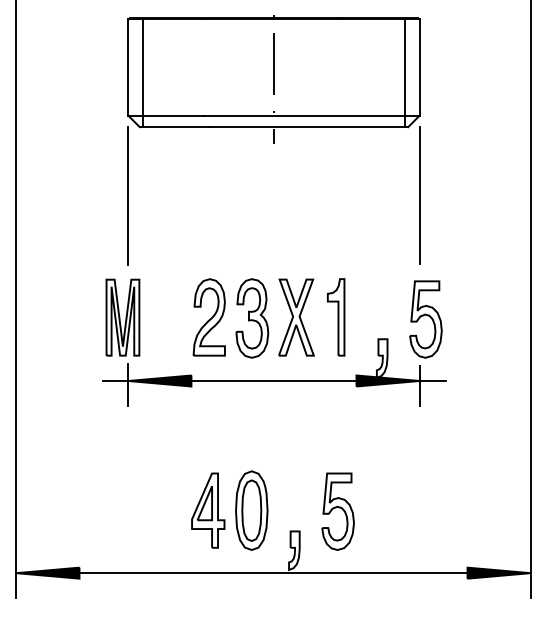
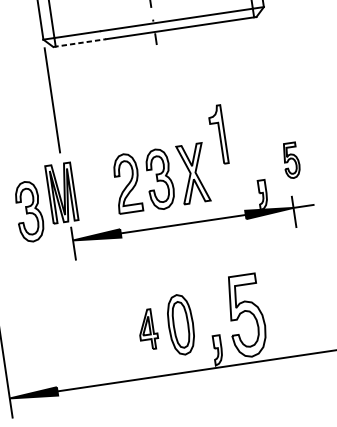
line: (174, 127) -> (79, 43), solid -> dashed
line: (419, 195) -> (272, 67), removed
part: (336, 317) -> (218, 135), moved
part: (425, 319) -> (291, 160), size x0.6
part: (77, 335) -> (29, 211), added
line: (115, 381) -> (63, 242), removed
part: (208, 510) -> (148, 329), size x0.7
part: (337, 511) -> (245, 315), size x1.4

